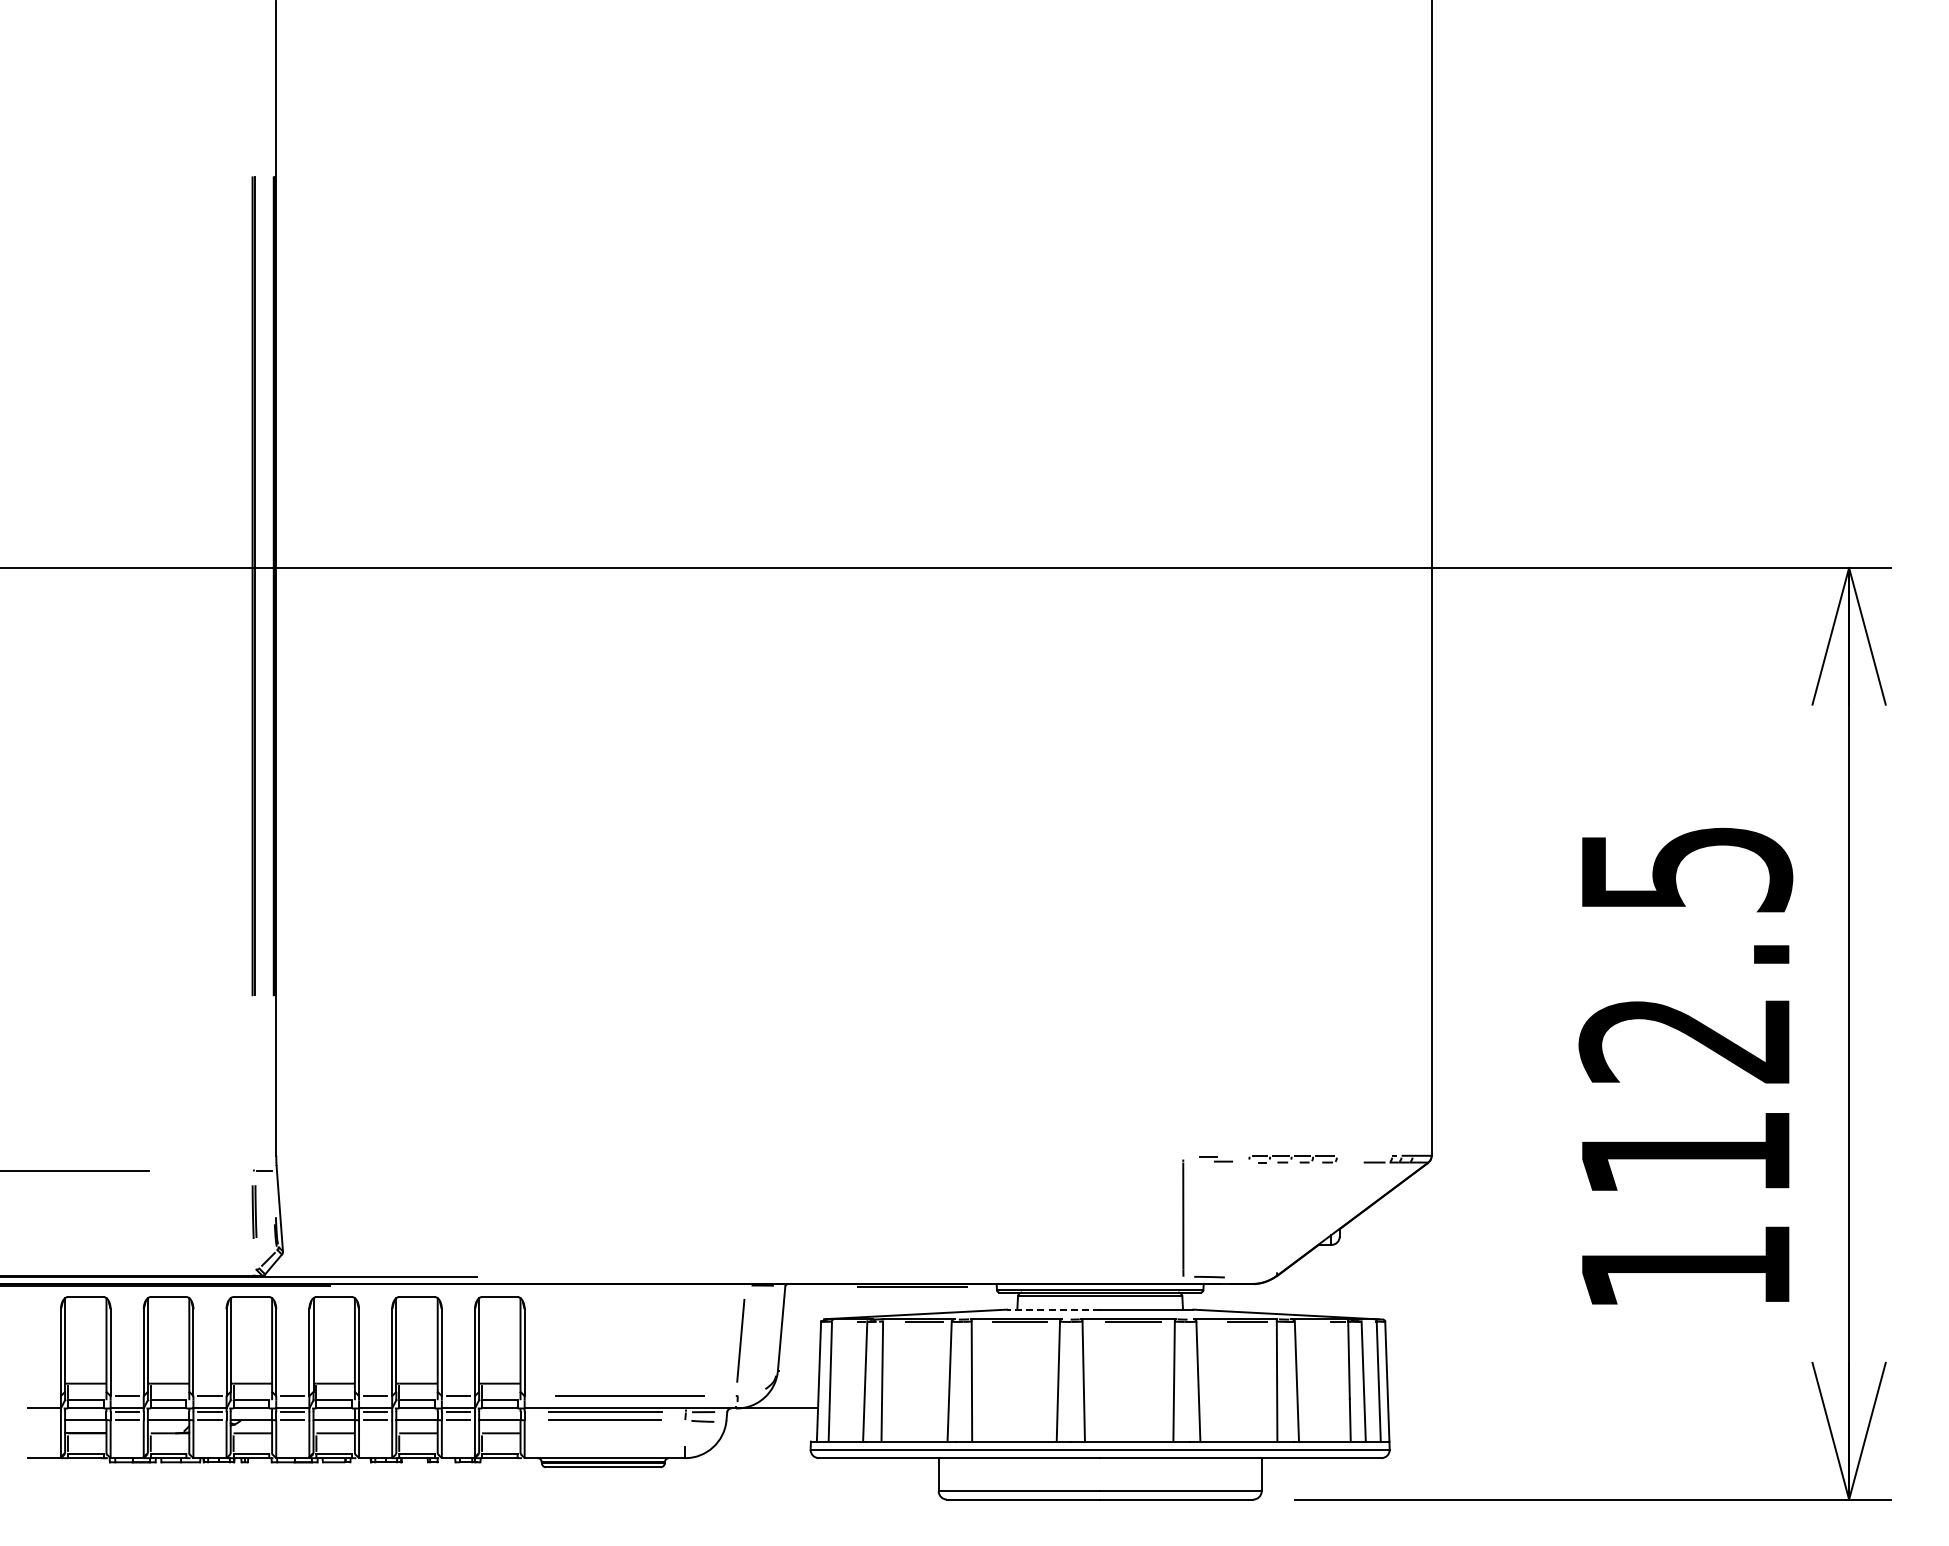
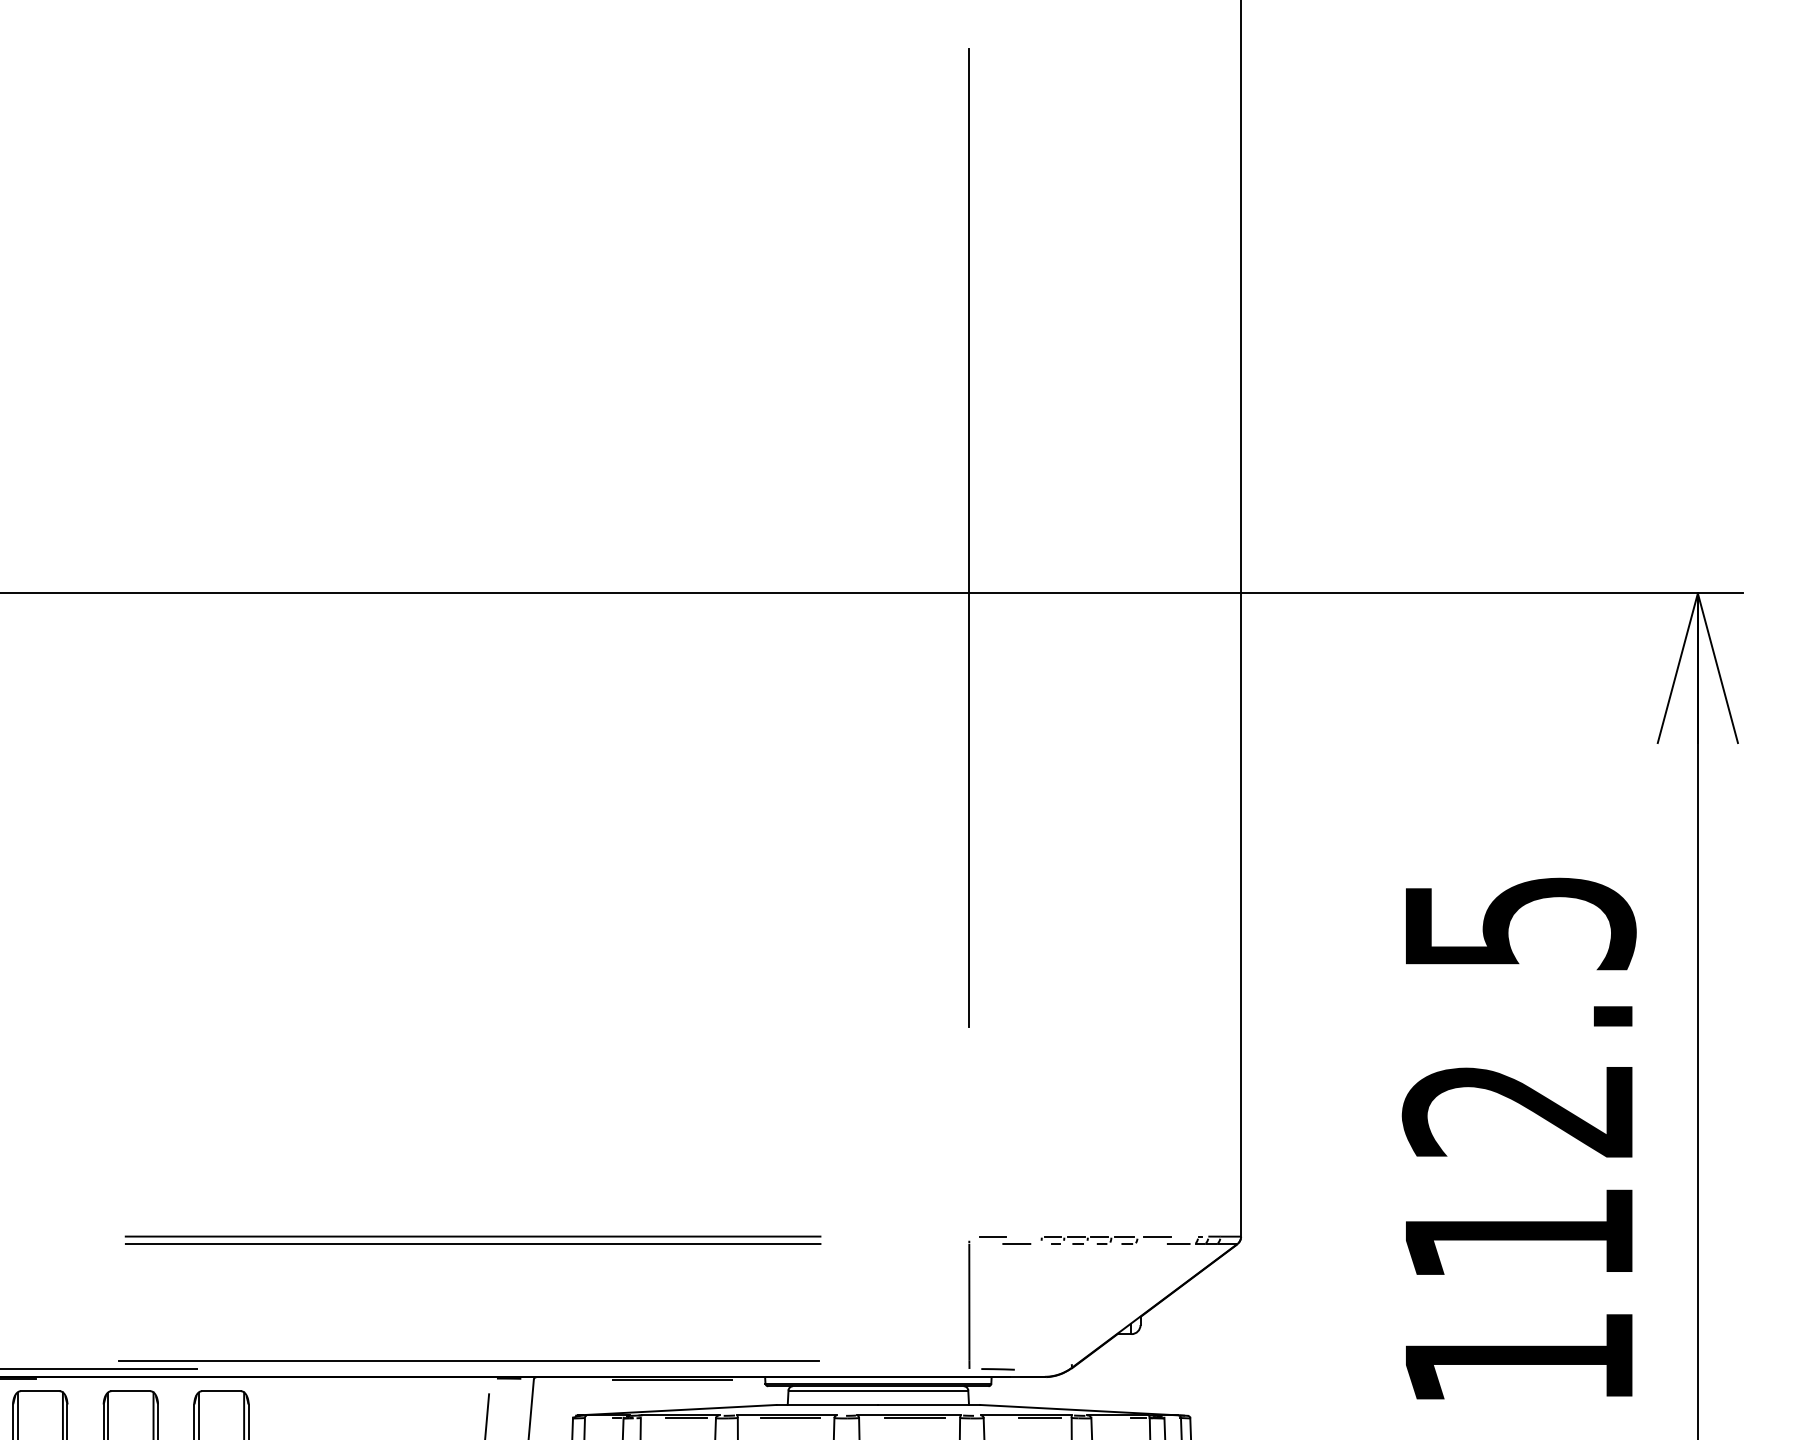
line: (1183, 517) -> (969, 538), added
line: (729, 1155) -> (472, 1236), added
line: (1355, 1155) -> (1157, 1236), added
part: (1215, 1159) -> (1004, 1240), size x1.43
line: (729, 1162) -> (472, 1243), added
line: (726, 1269) -> (469, 1361), added
line: (1053, 1309) -> (827, 1404), dashed -> solid

